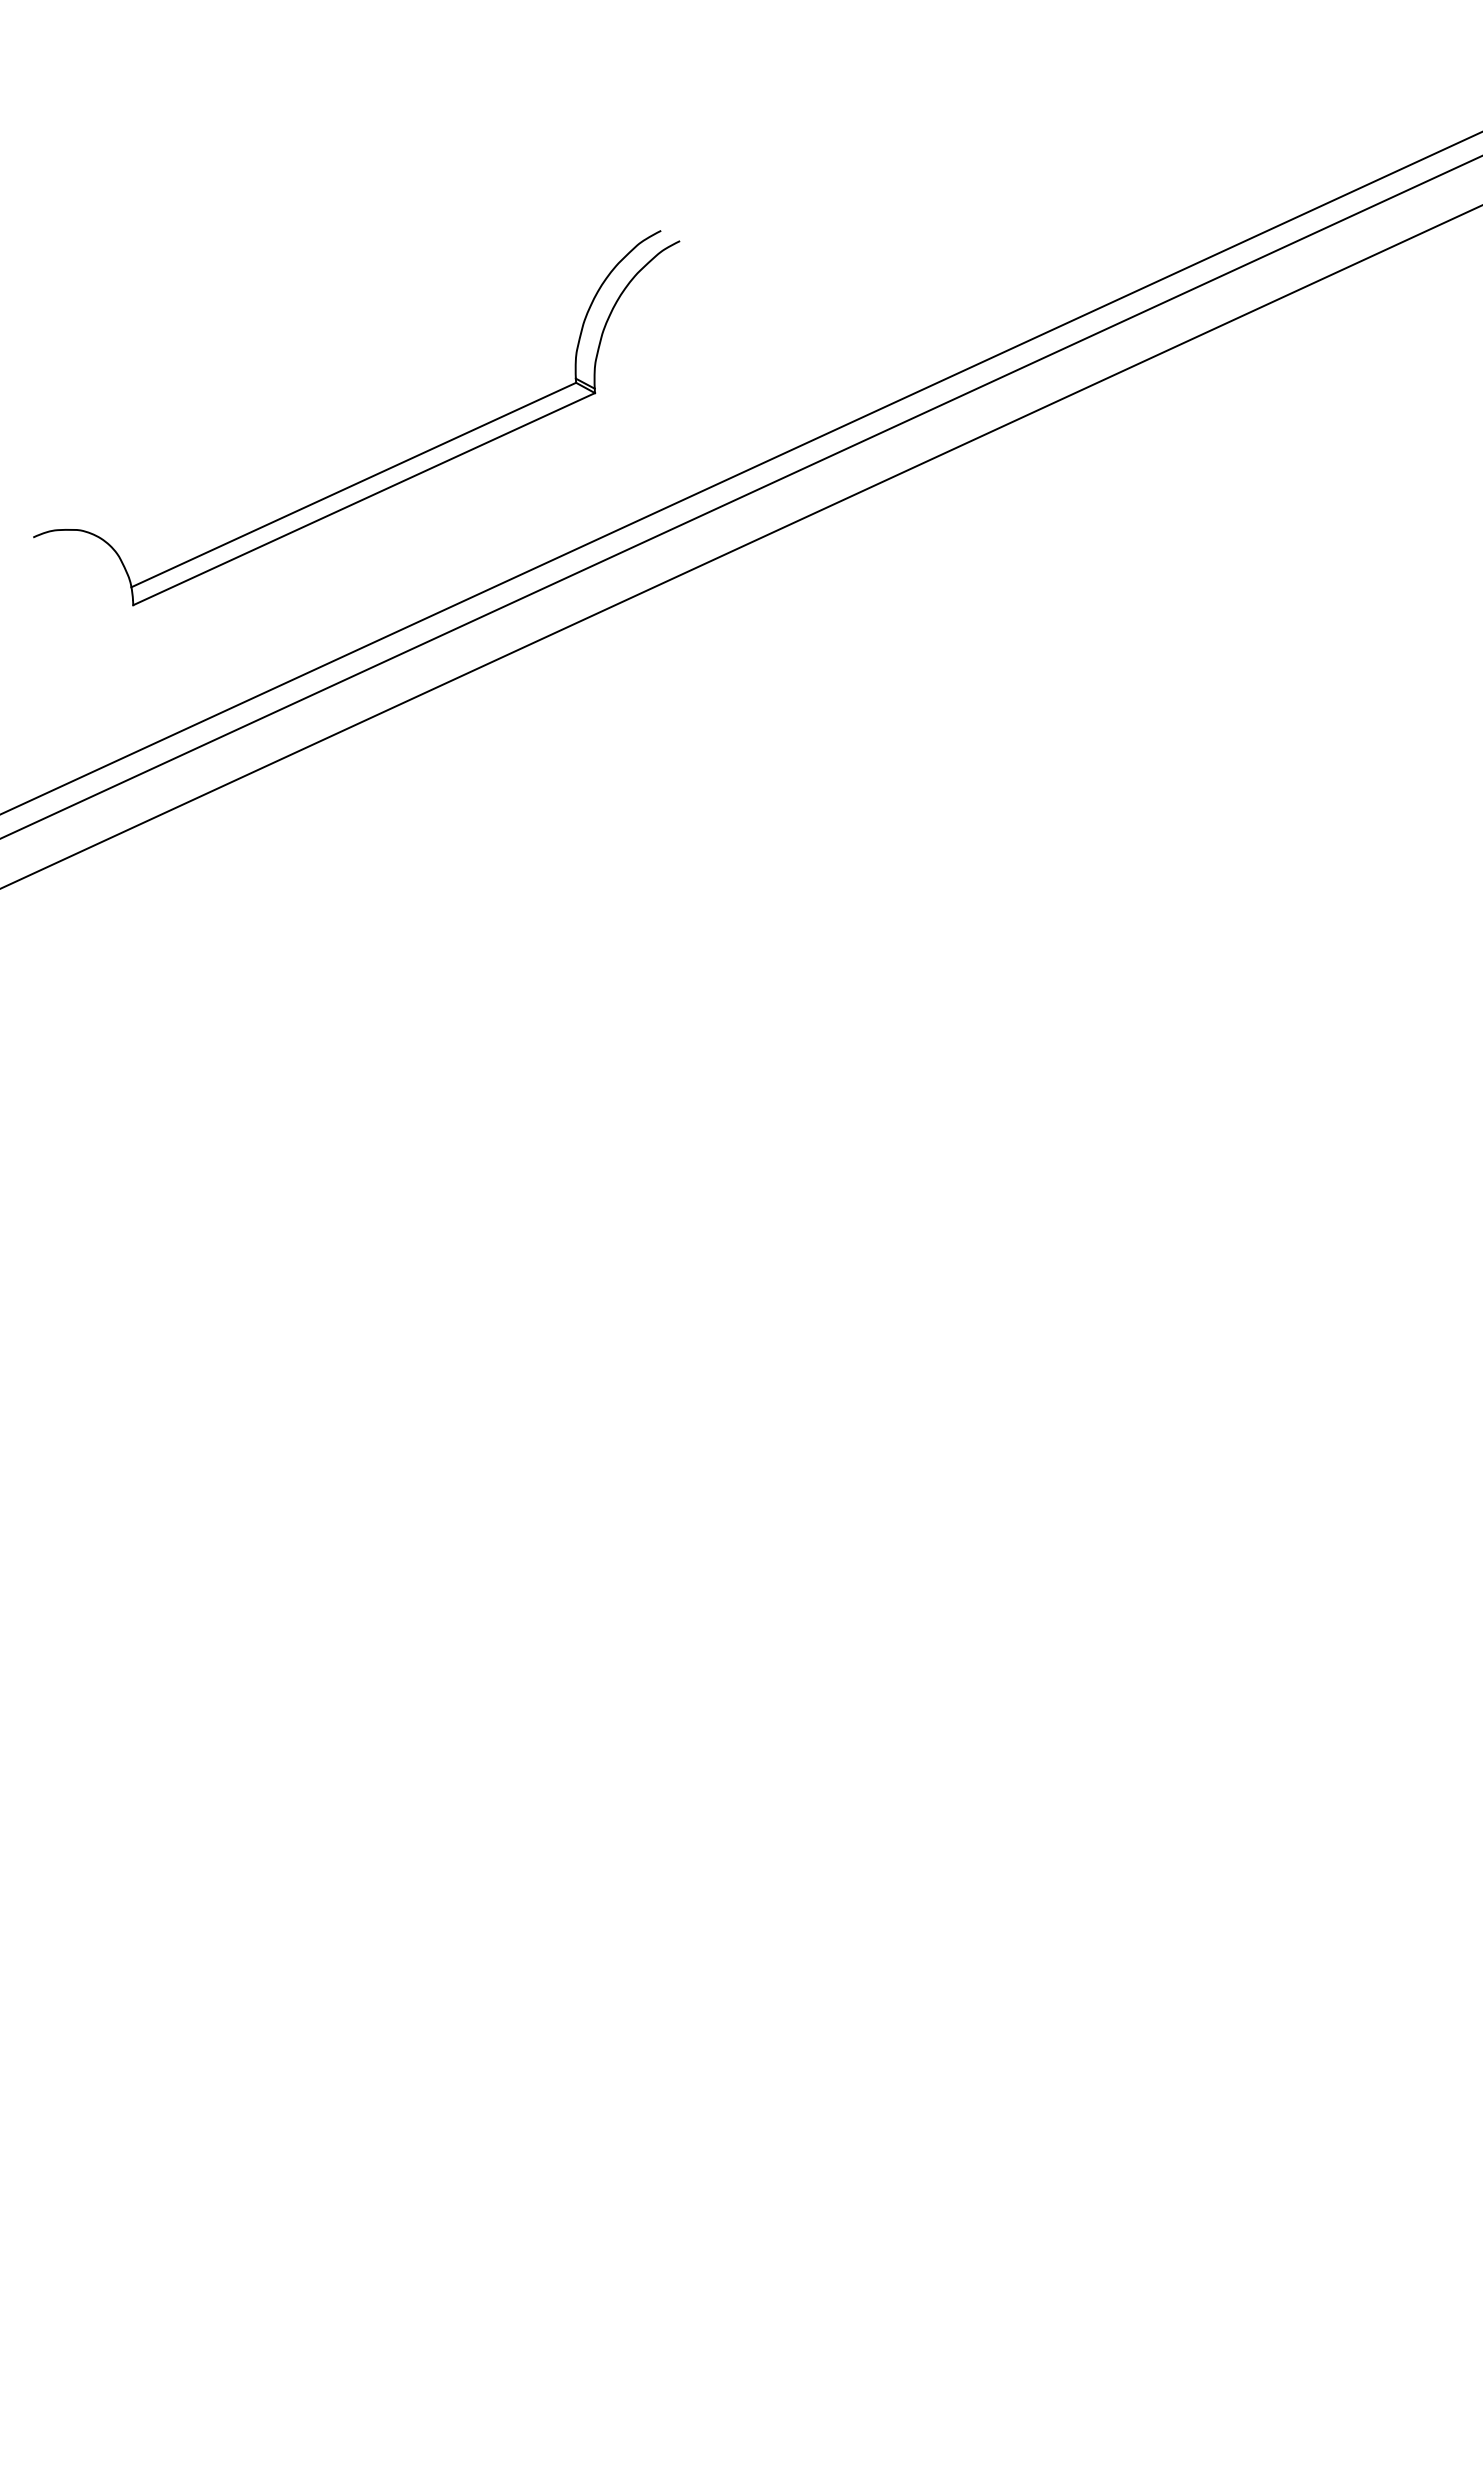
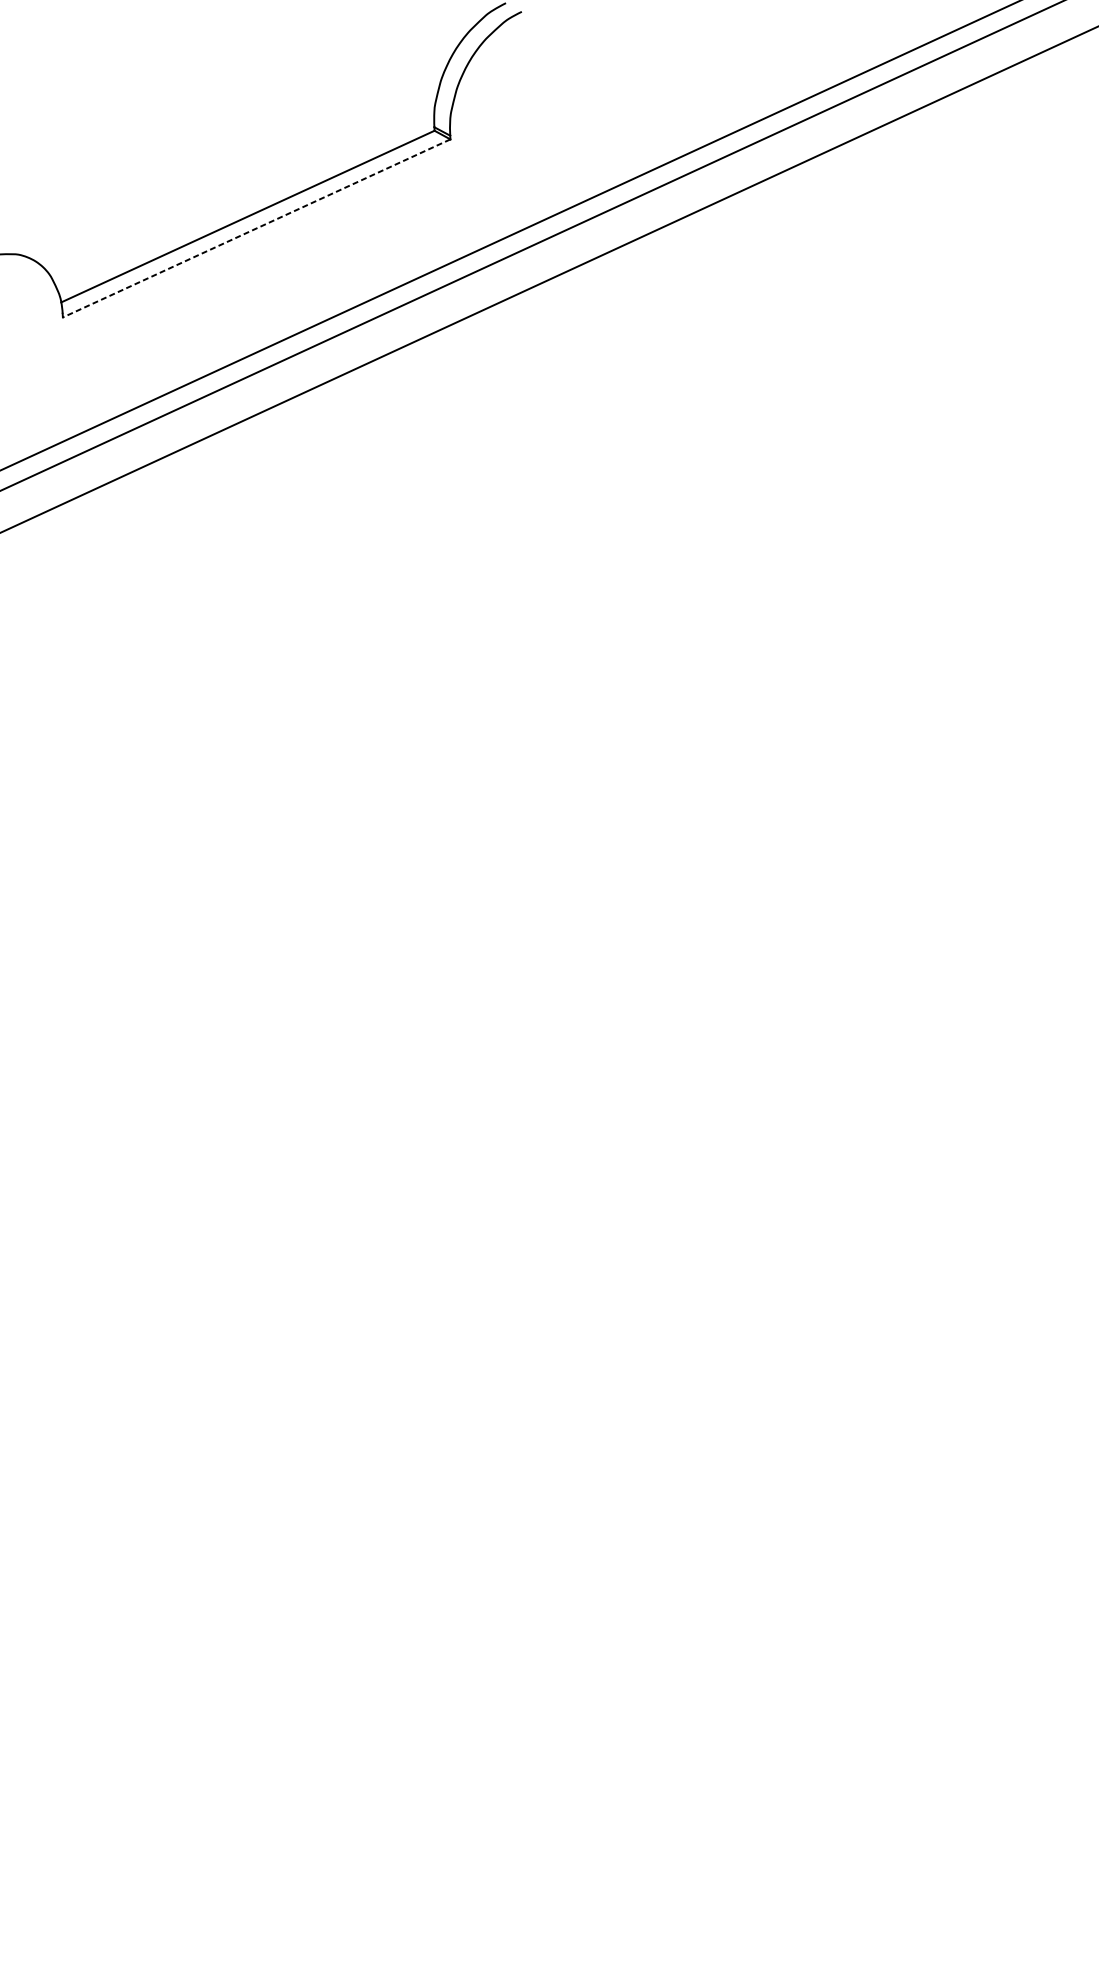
line: (363, 499) -> (256, 228), solid -> dashed

